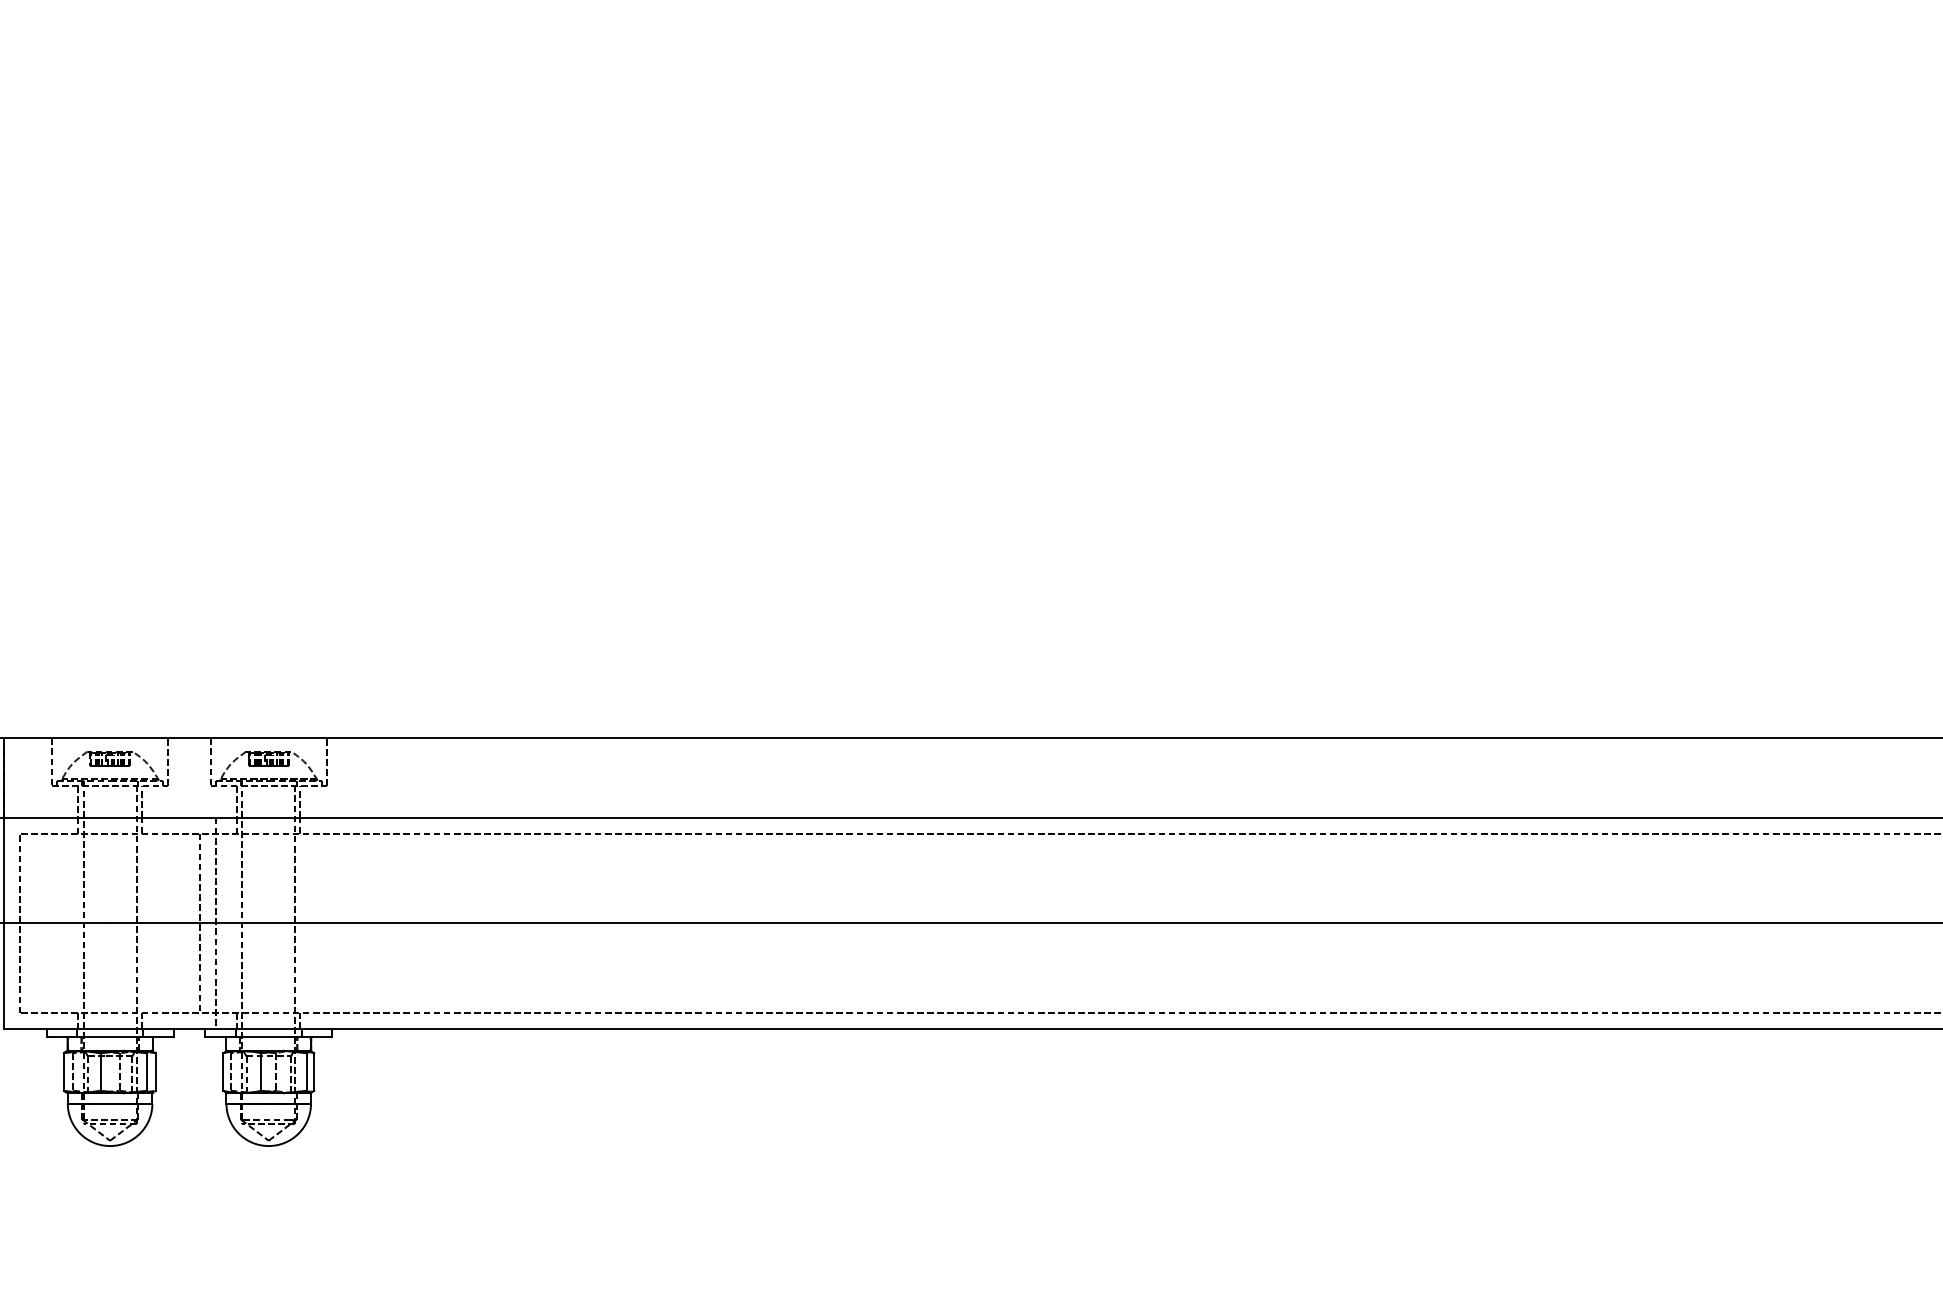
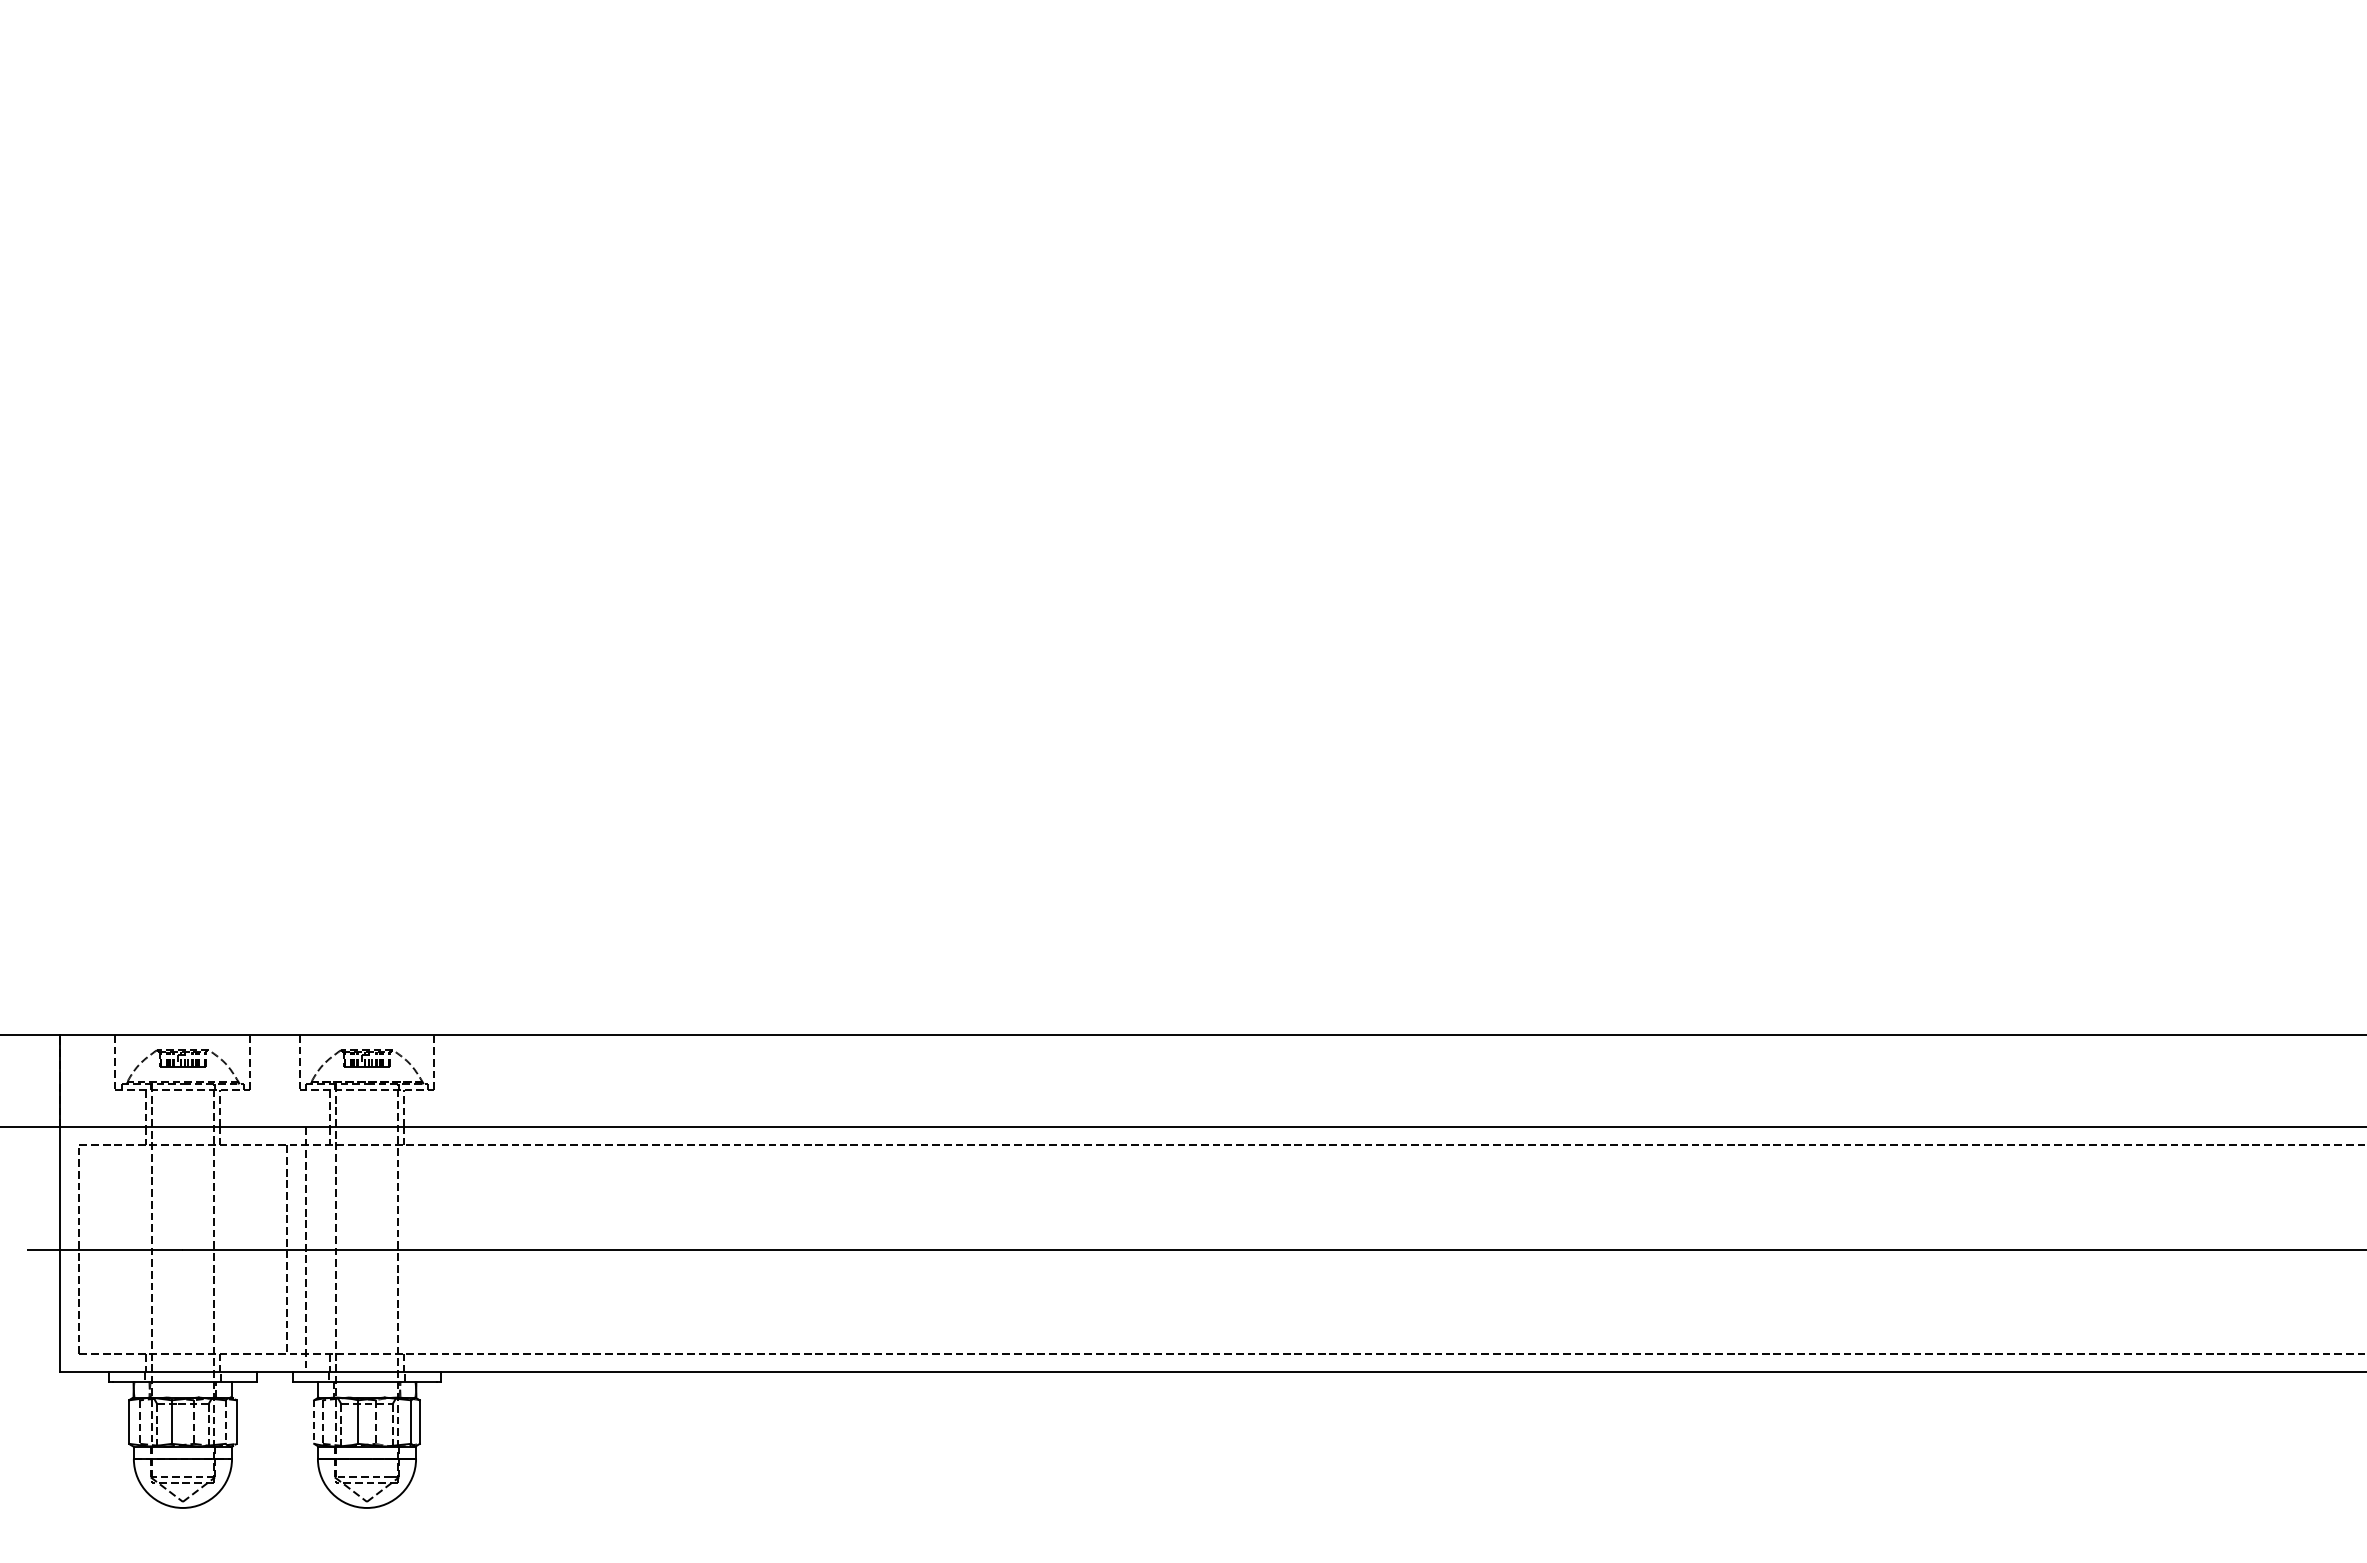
line: (146, 1072) -> (225, 1422), solid -> dashed
line: (223, 1072) -> (314, 1422), solid -> dashed

